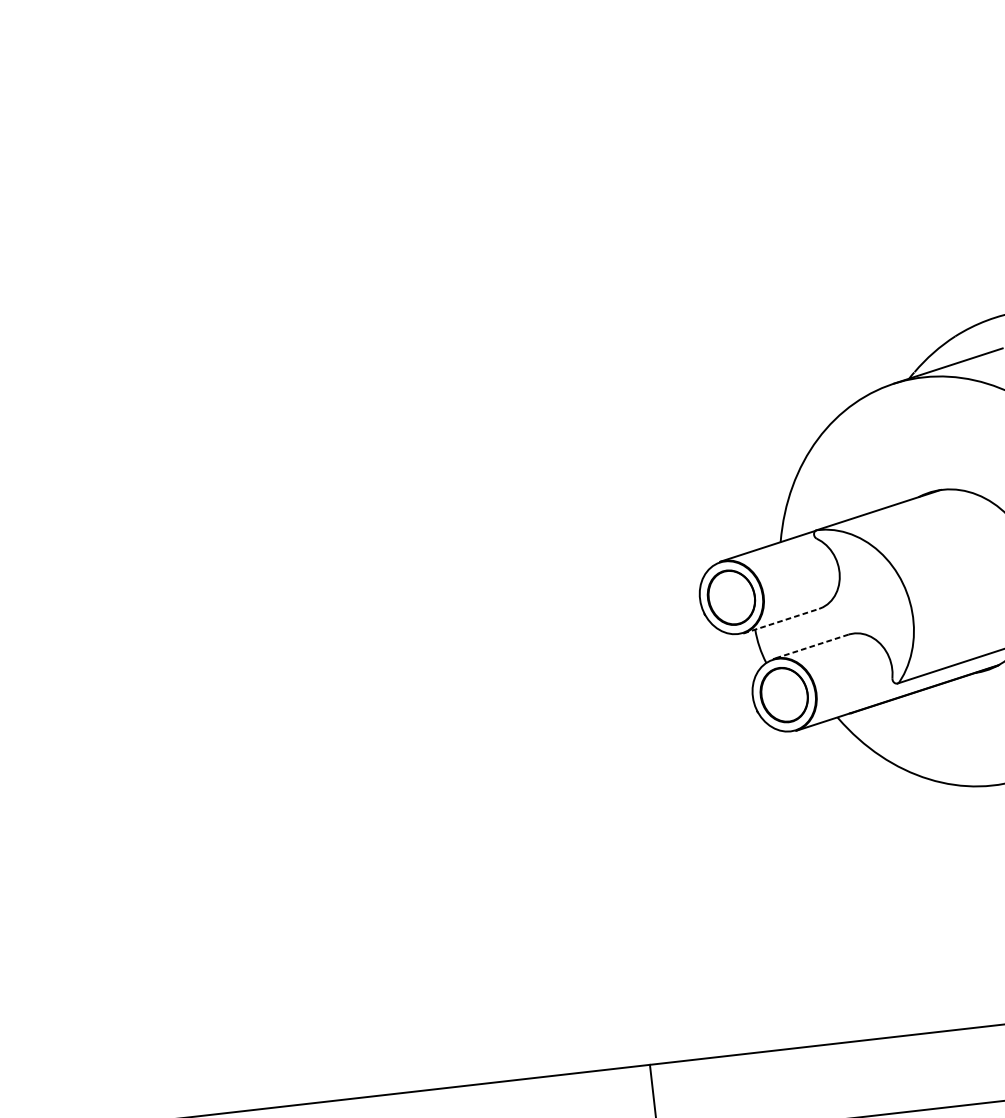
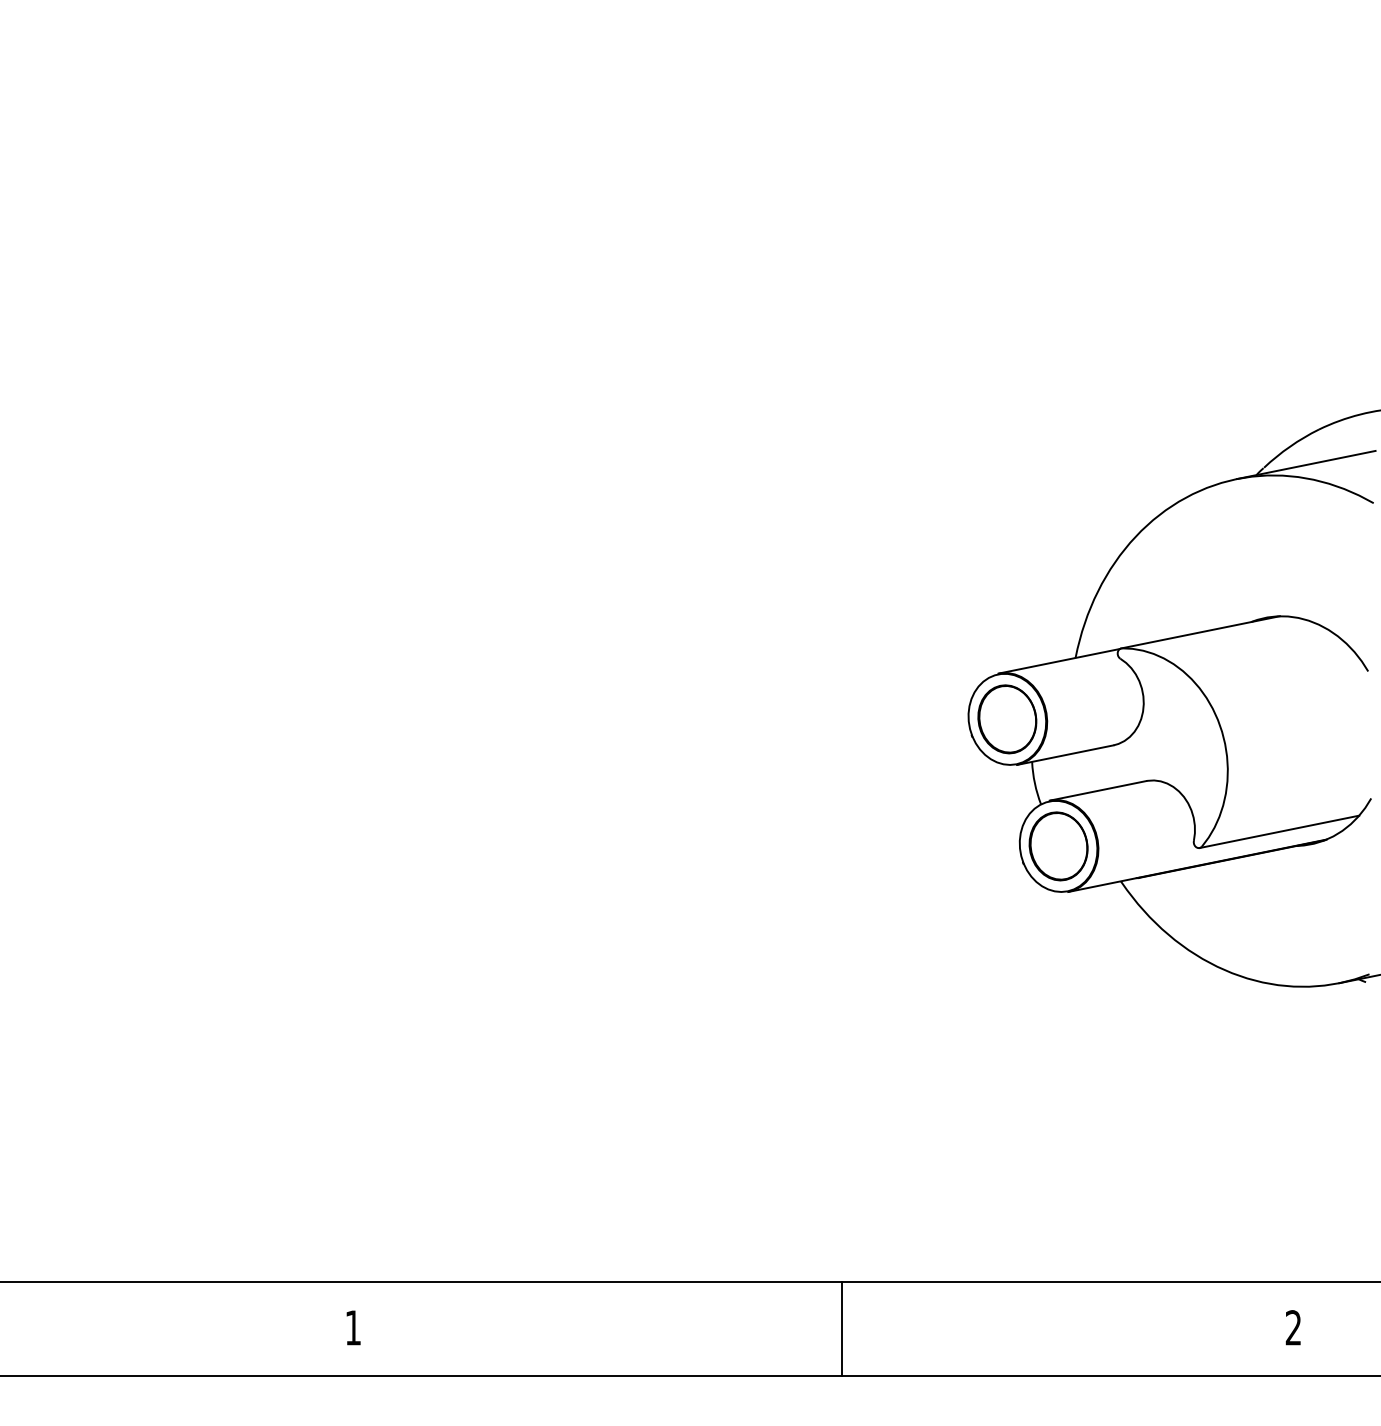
line: (781, 621) -> (1065, 755), dashed -> solid
line: (810, 646) -> (1097, 790), dashed -> solid

